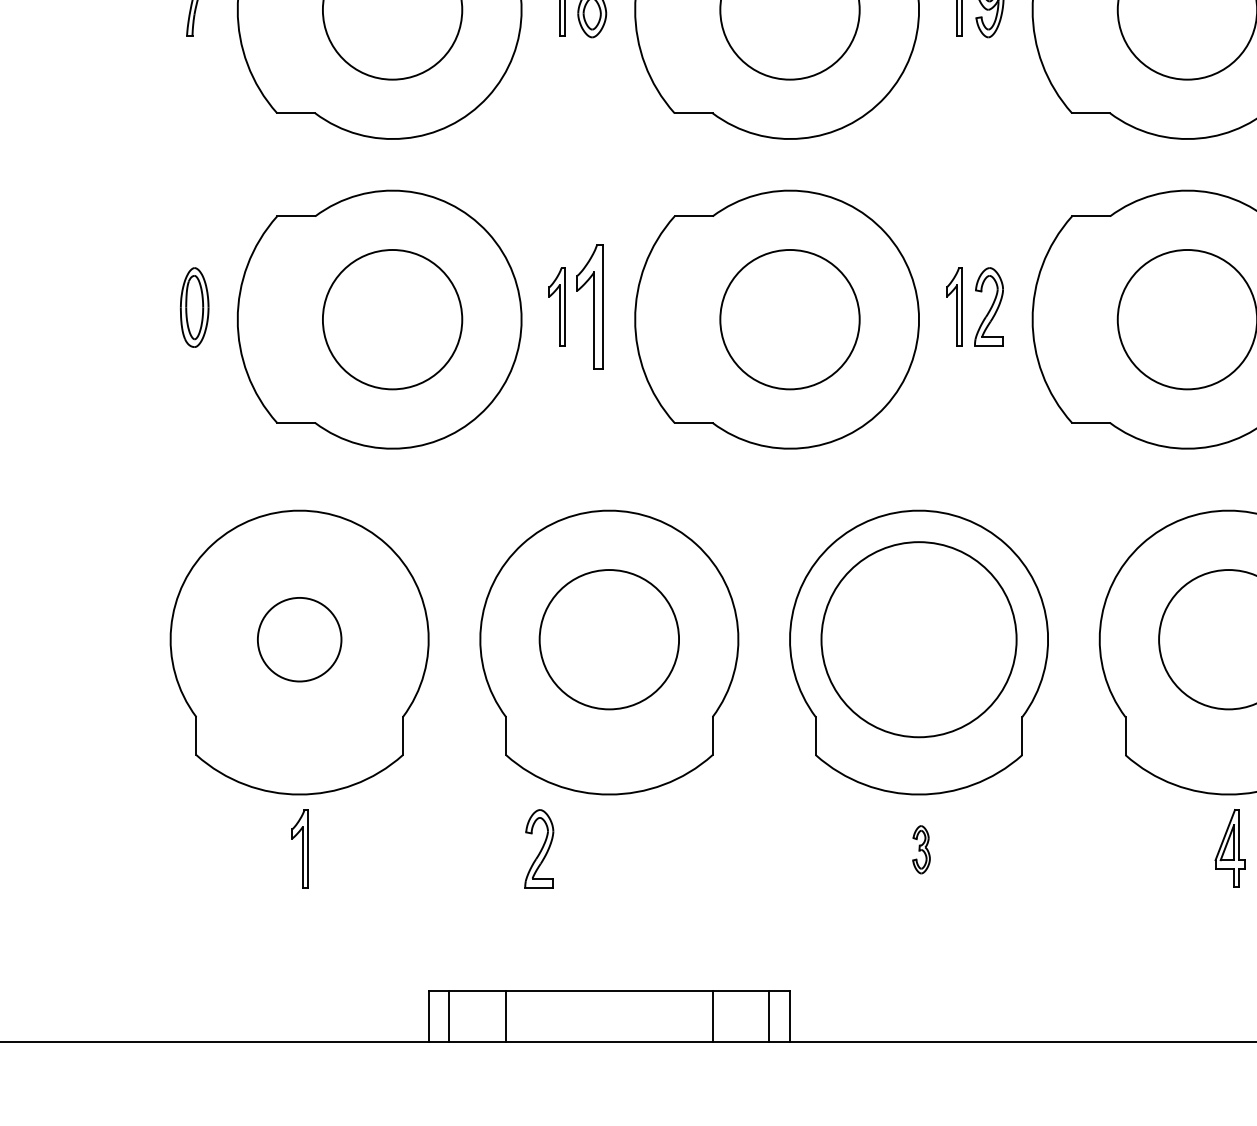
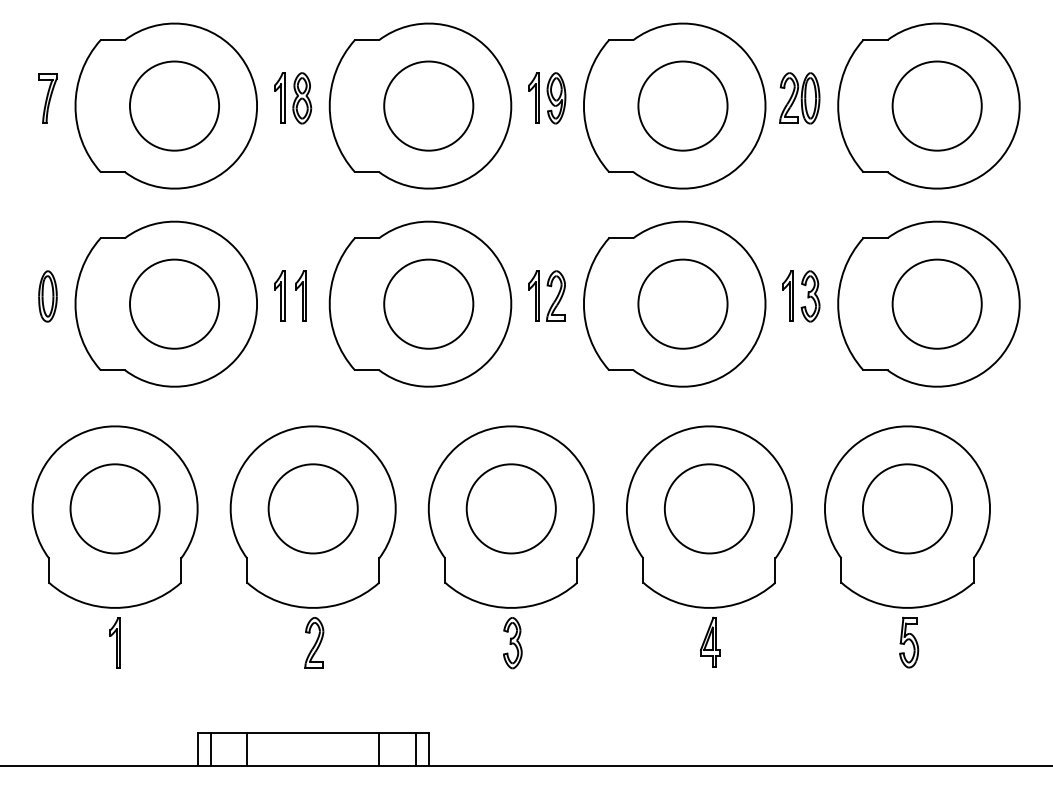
part: (589, 306) -> (300, 295), size x0.62
circle: (298, 639) -> (114, 508), size x1.67
circle: (917, 639) -> (510, 508), size x0.71
part: (539, 848) -> (314, 642), moved
part: (920, 850) -> (512, 643), size x1.67

